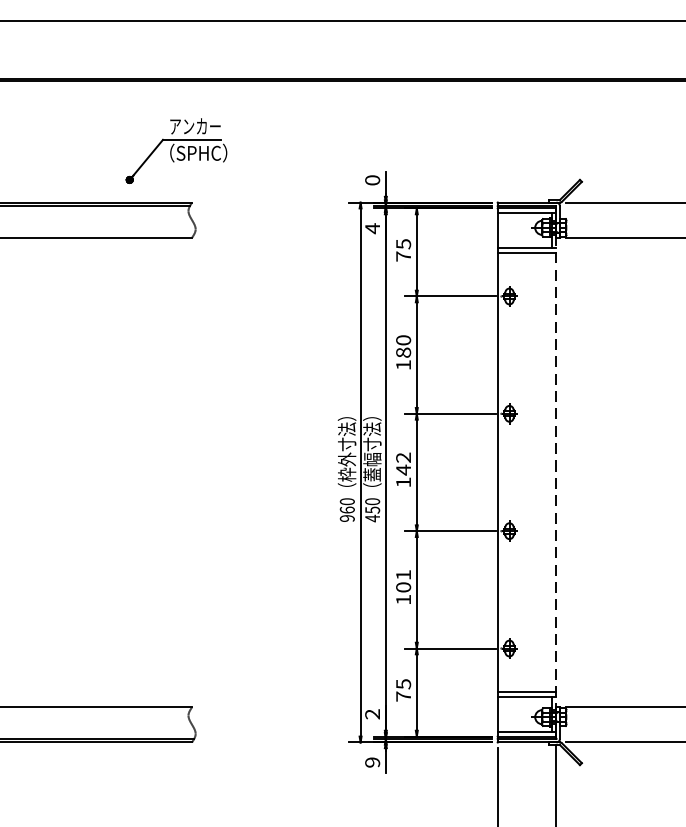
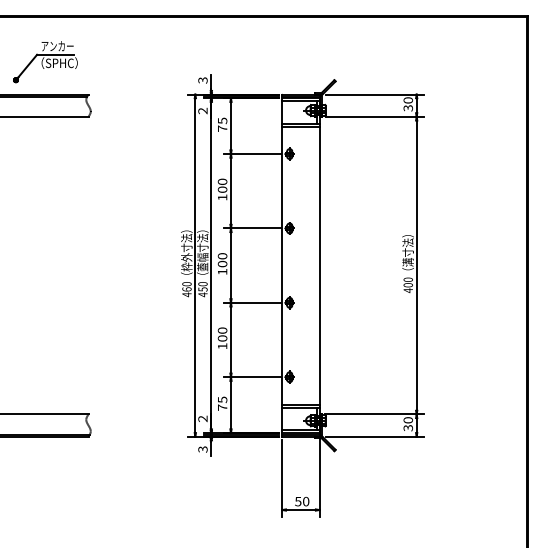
part: (176, 152) -> (45, 62), moved
text: (371, 180) -> (202, 80), 0 -> 3
text: (371, 227) -> (202, 110), 4 -> 2
text: (403, 352) -> (222, 189), 180 -> 100
text: (403, 464) -> (222, 260), 142 -> 100
line: (556, 472) -> (319, 265), dashed -> solid
text: (346, 518) -> (186, 294), 960 -> 460
text: (403, 574) -> (222, 330), 101 -> 100
text: (371, 762) -> (202, 449), 9 -> 3

